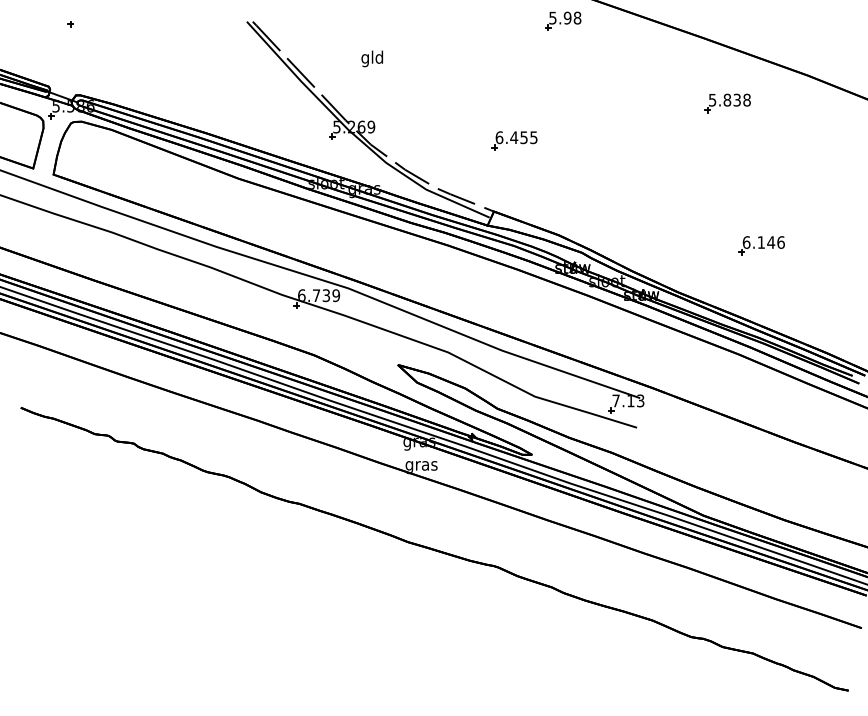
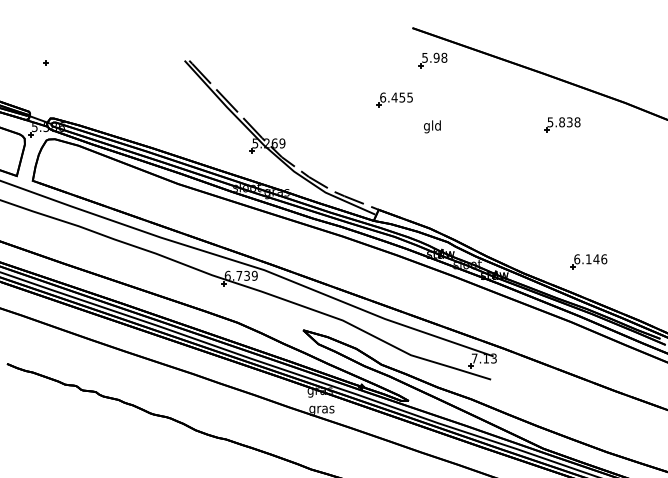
text: (371, 58) -> (431, 126), moved
part: (514, 140) -> (394, 99), moved
part: (761, 245) -> (588, 261), moved

